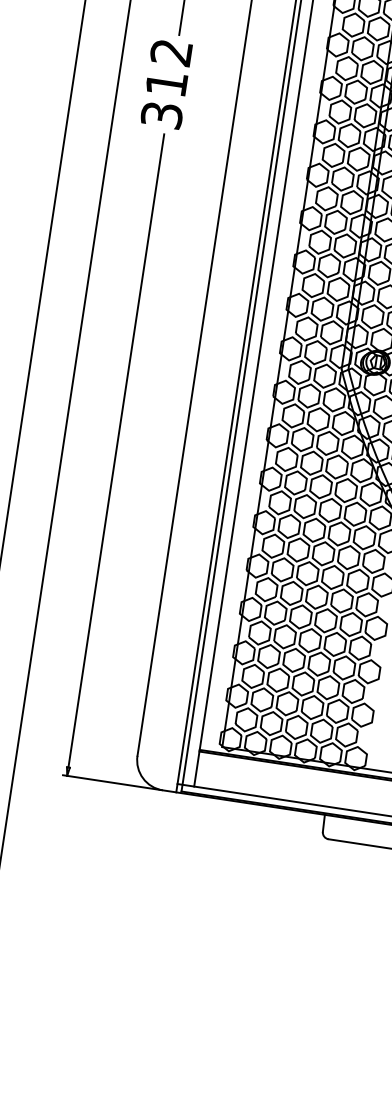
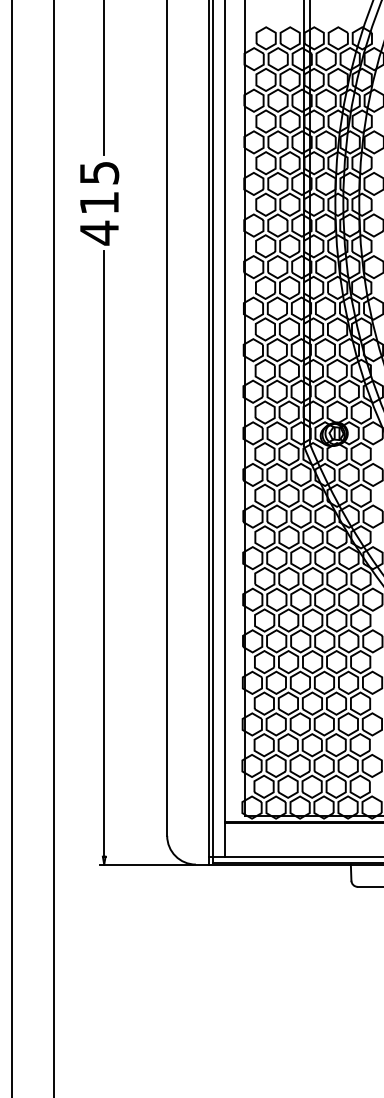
text: (166, 84) -> (99, 203), 312 -> 415

